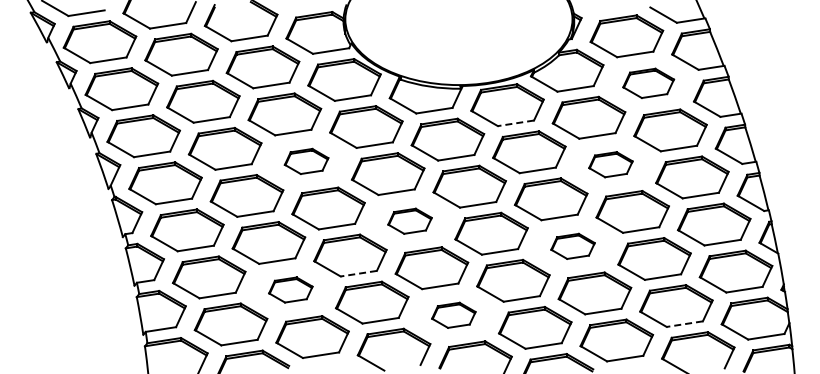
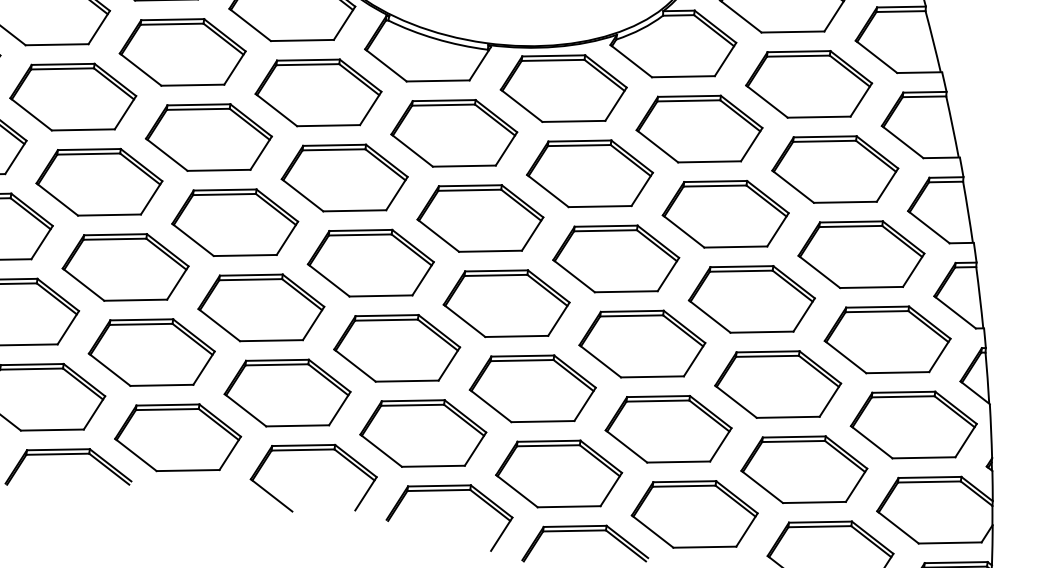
part: (648, 83) -> (808, 84), size x1.43
line: (515, 123) -> (573, 121), dashed -> solid
part: (306, 161) -> (208, 137), size x1.67
part: (610, 164) -> (725, 213), size x1.67
part: (409, 221) -> (369, 263), size x1.67
part: (572, 246) -> (641, 344), size x1.67
line: (358, 273) -> (270, 340), dashed -> solid
part: (290, 289) -> (151, 351), size x1.67
part: (453, 315) -> (422, 433), size x1.67
line: (684, 324) -> (813, 503), dashed -> solid

